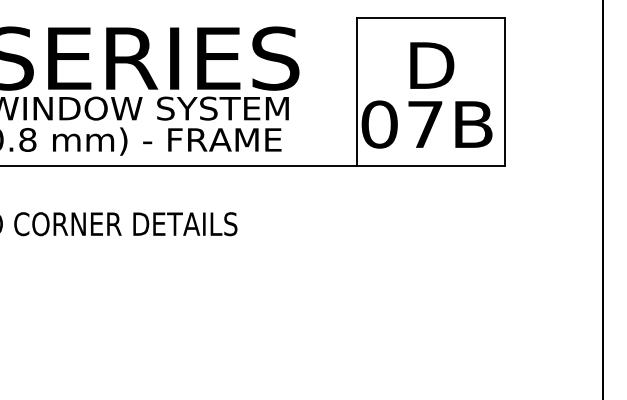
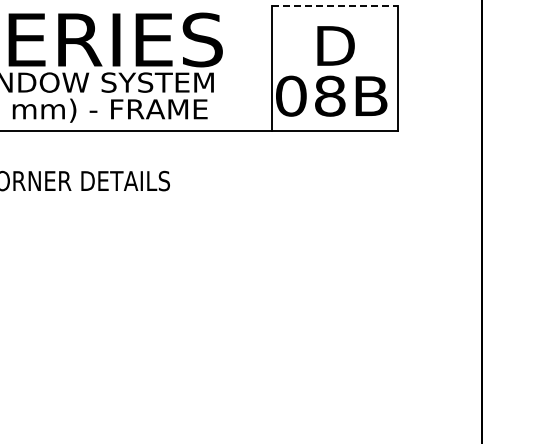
line: (431, 18) -> (335, 5), solid -> dashed
text: (425, 123) -> (330, 95), 07B -> 08B

